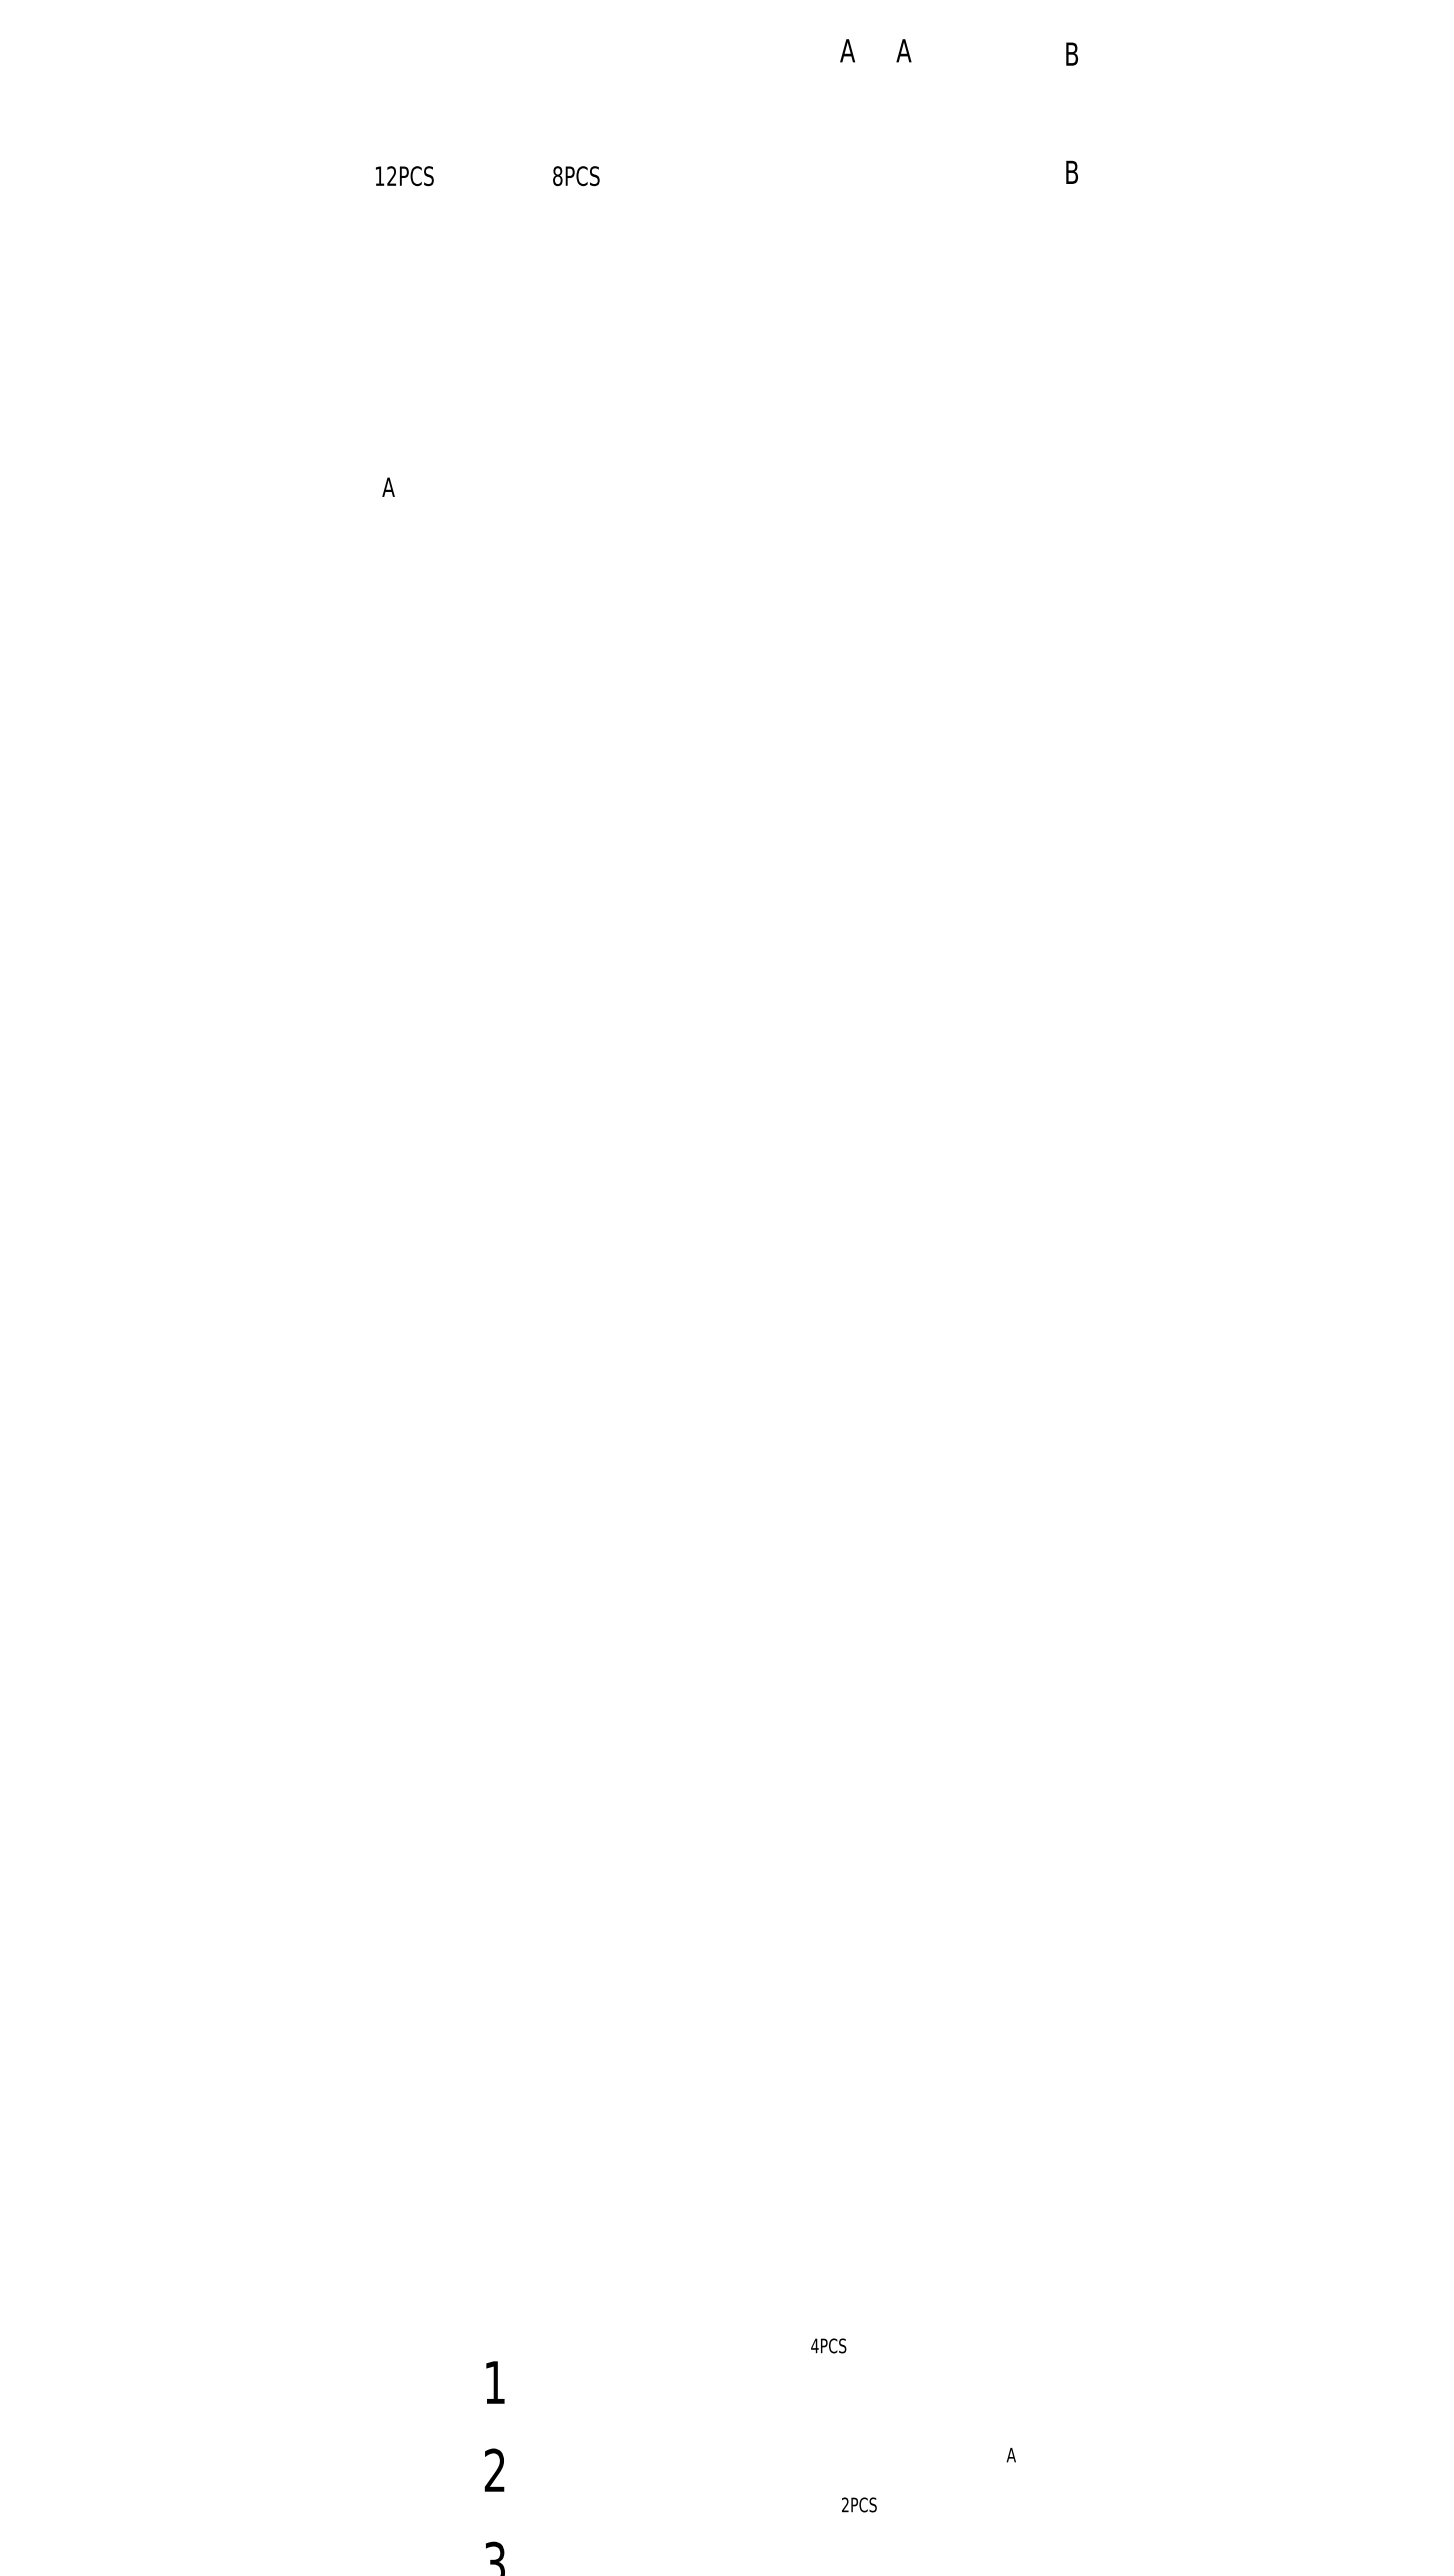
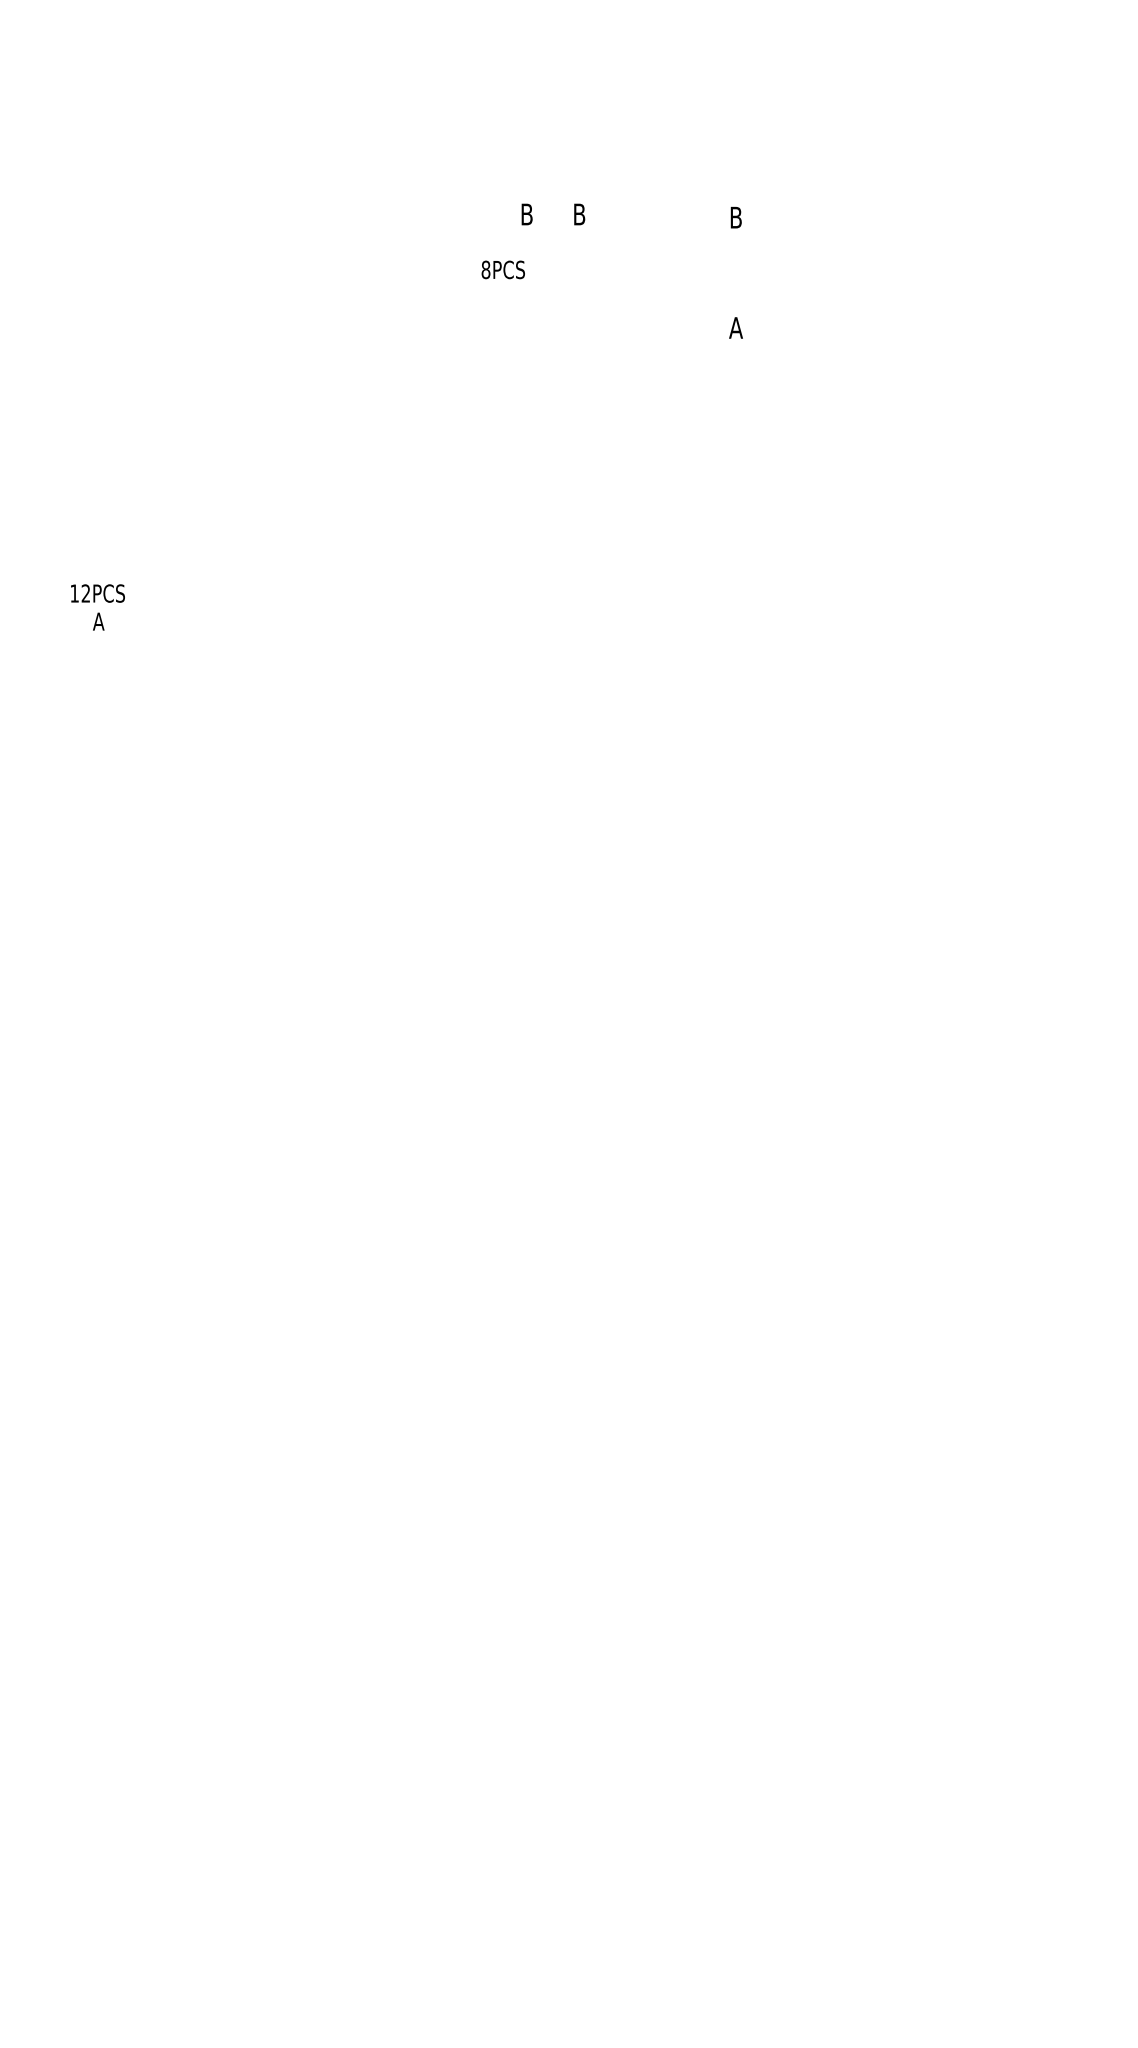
text: (847, 50) -> (526, 214), A -> B
text: (903, 50) -> (579, 214), A -> B
text: (1071, 171) -> (735, 327), B -> A
text: (404, 176) -> (97, 593), moved
text: (576, 176) -> (503, 270), moved

